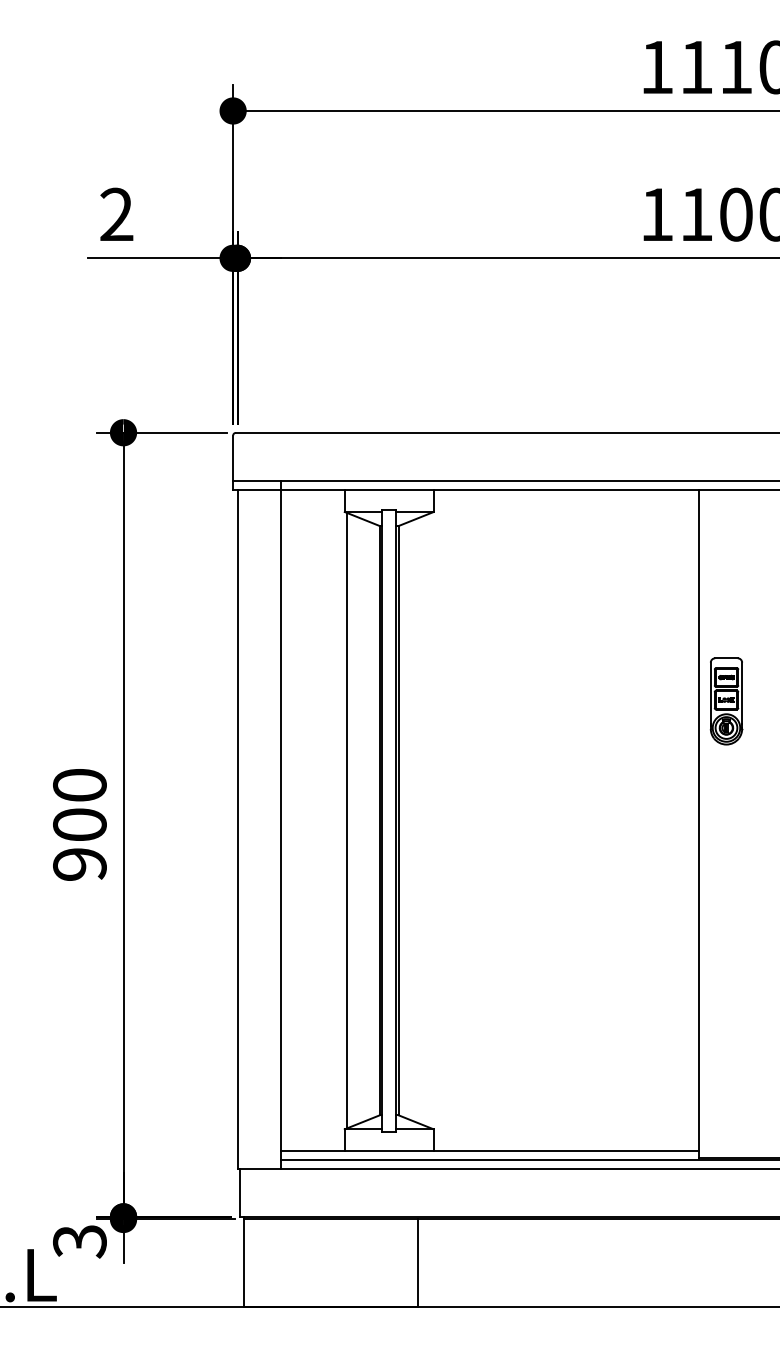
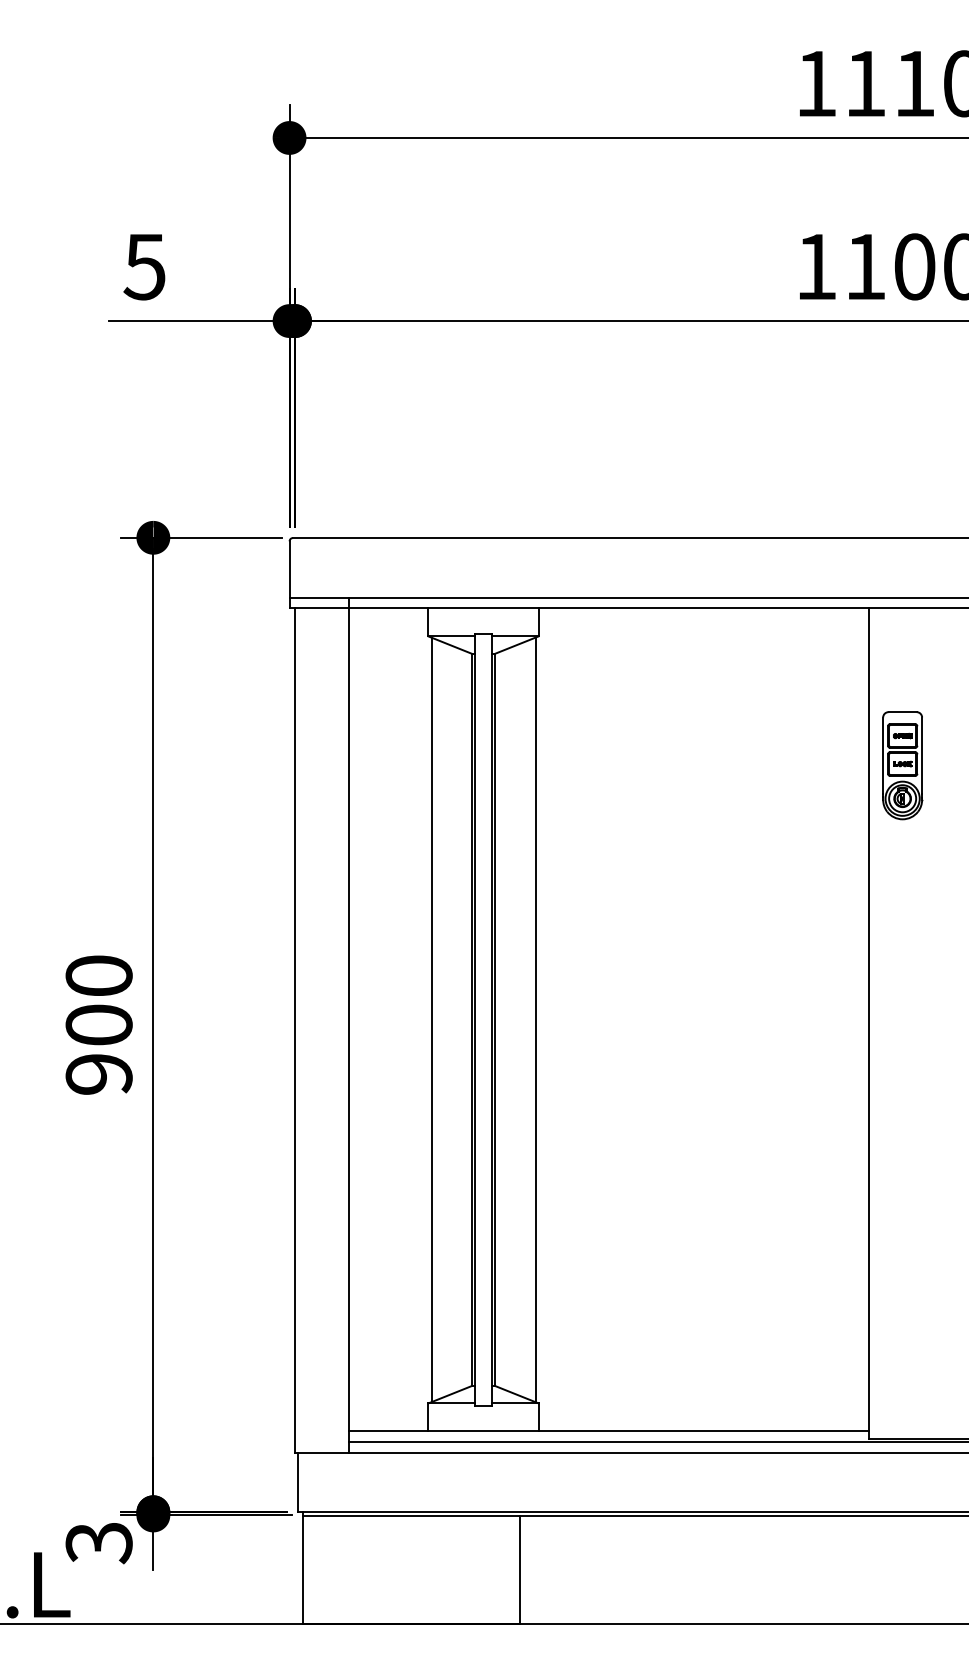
text: (116, 214) -> (144, 266), 2 -> 5
part: (726, 701) -> (902, 765), moved
line: (431, 820) -> (535, 1019), added

